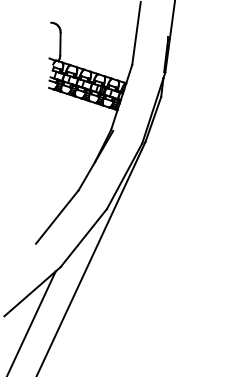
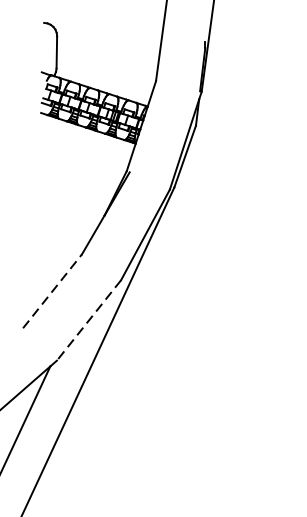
line: (57, 216) -> (52, 290), solid -> dashed
line: (83, 238) -> (88, 320), solid -> dashed

